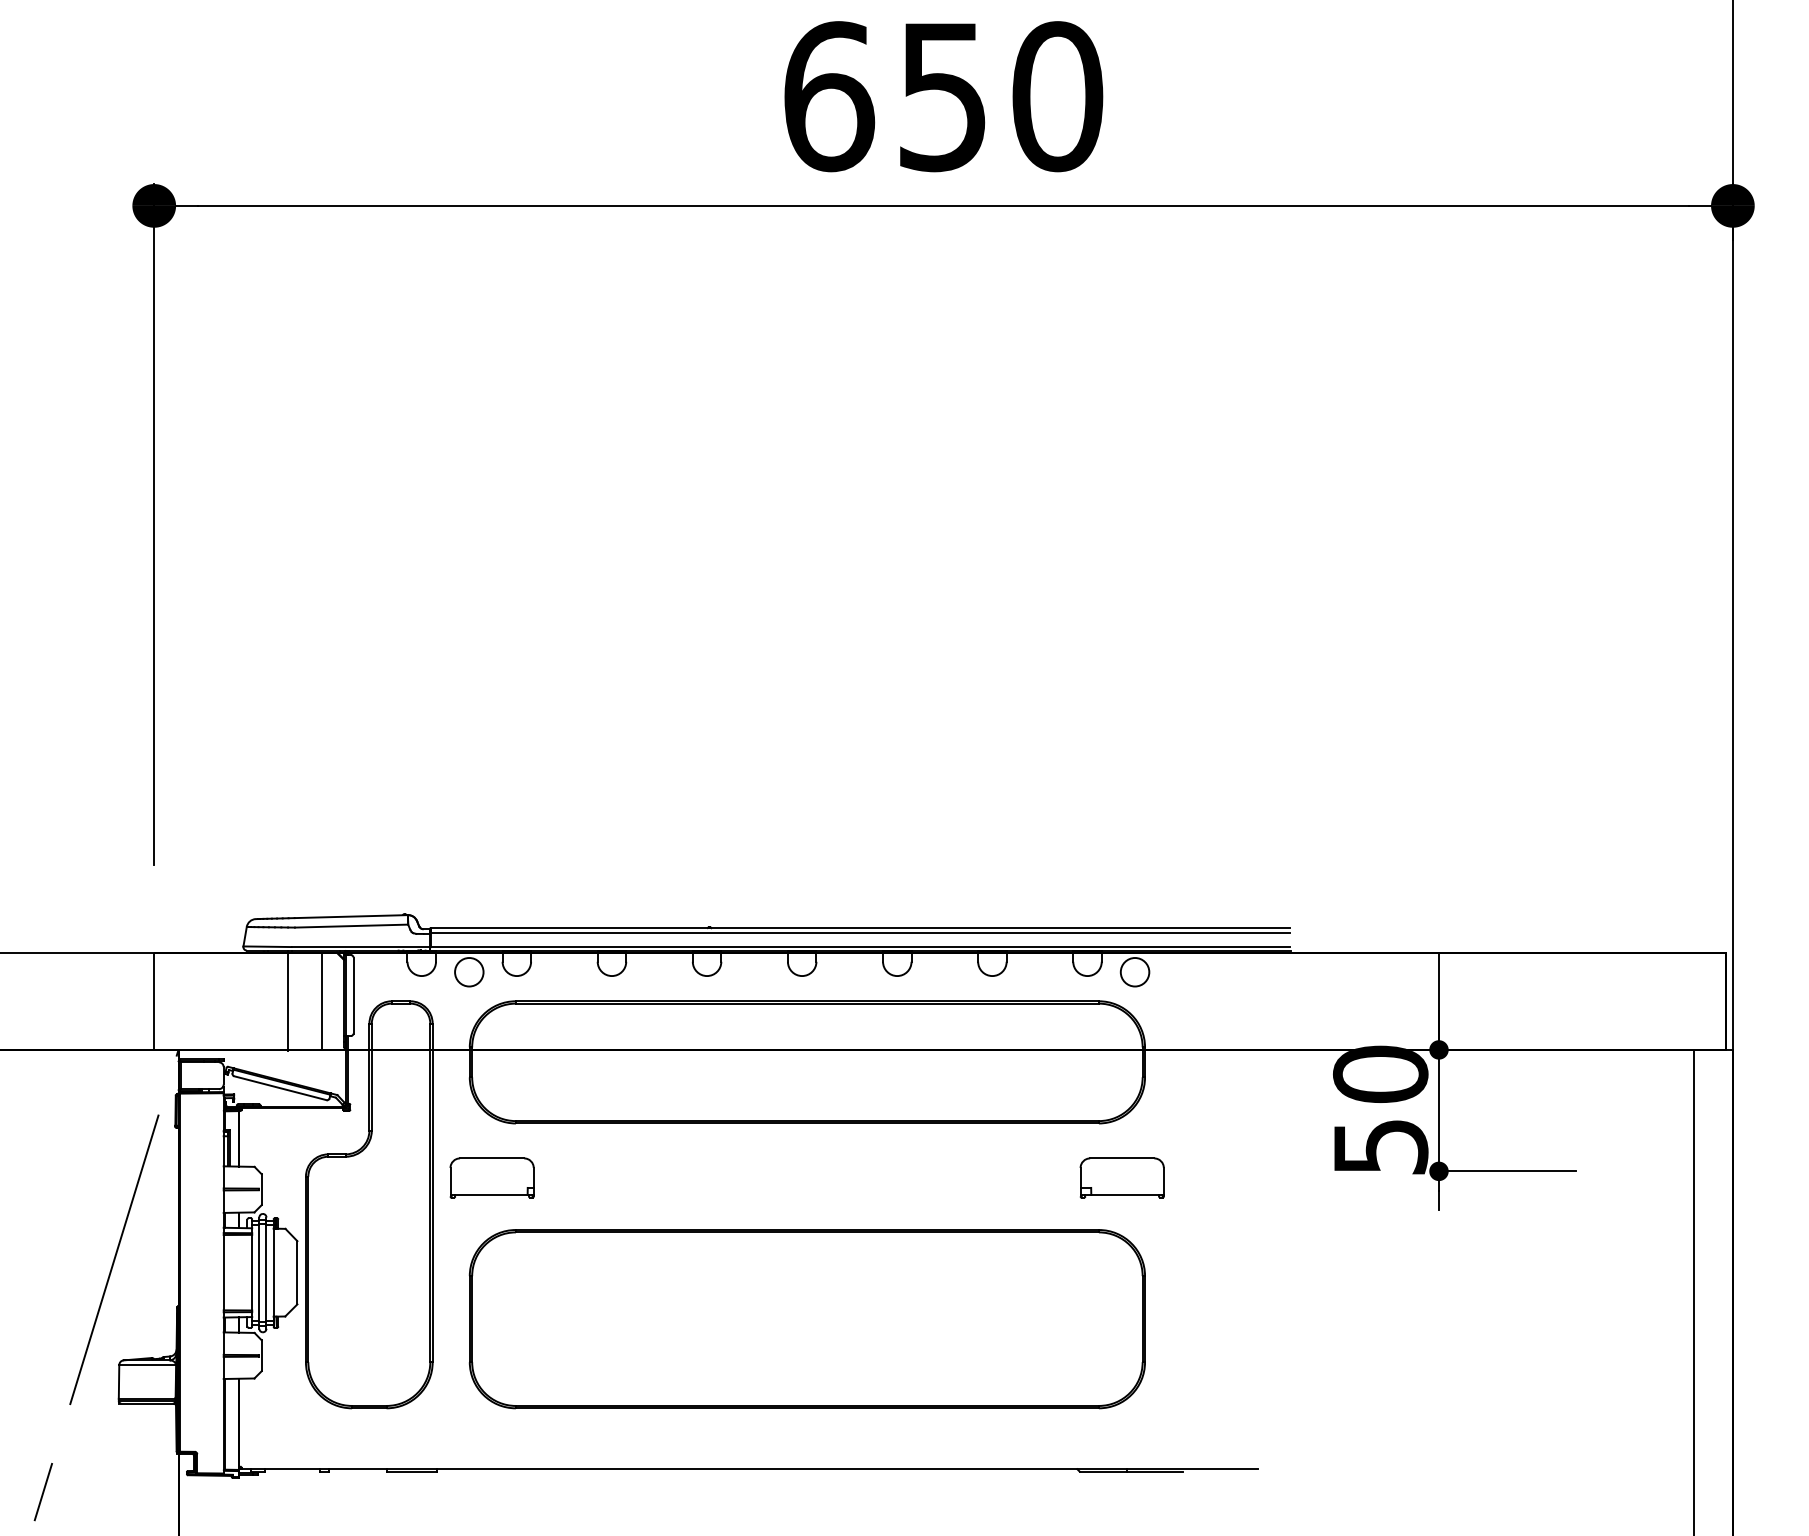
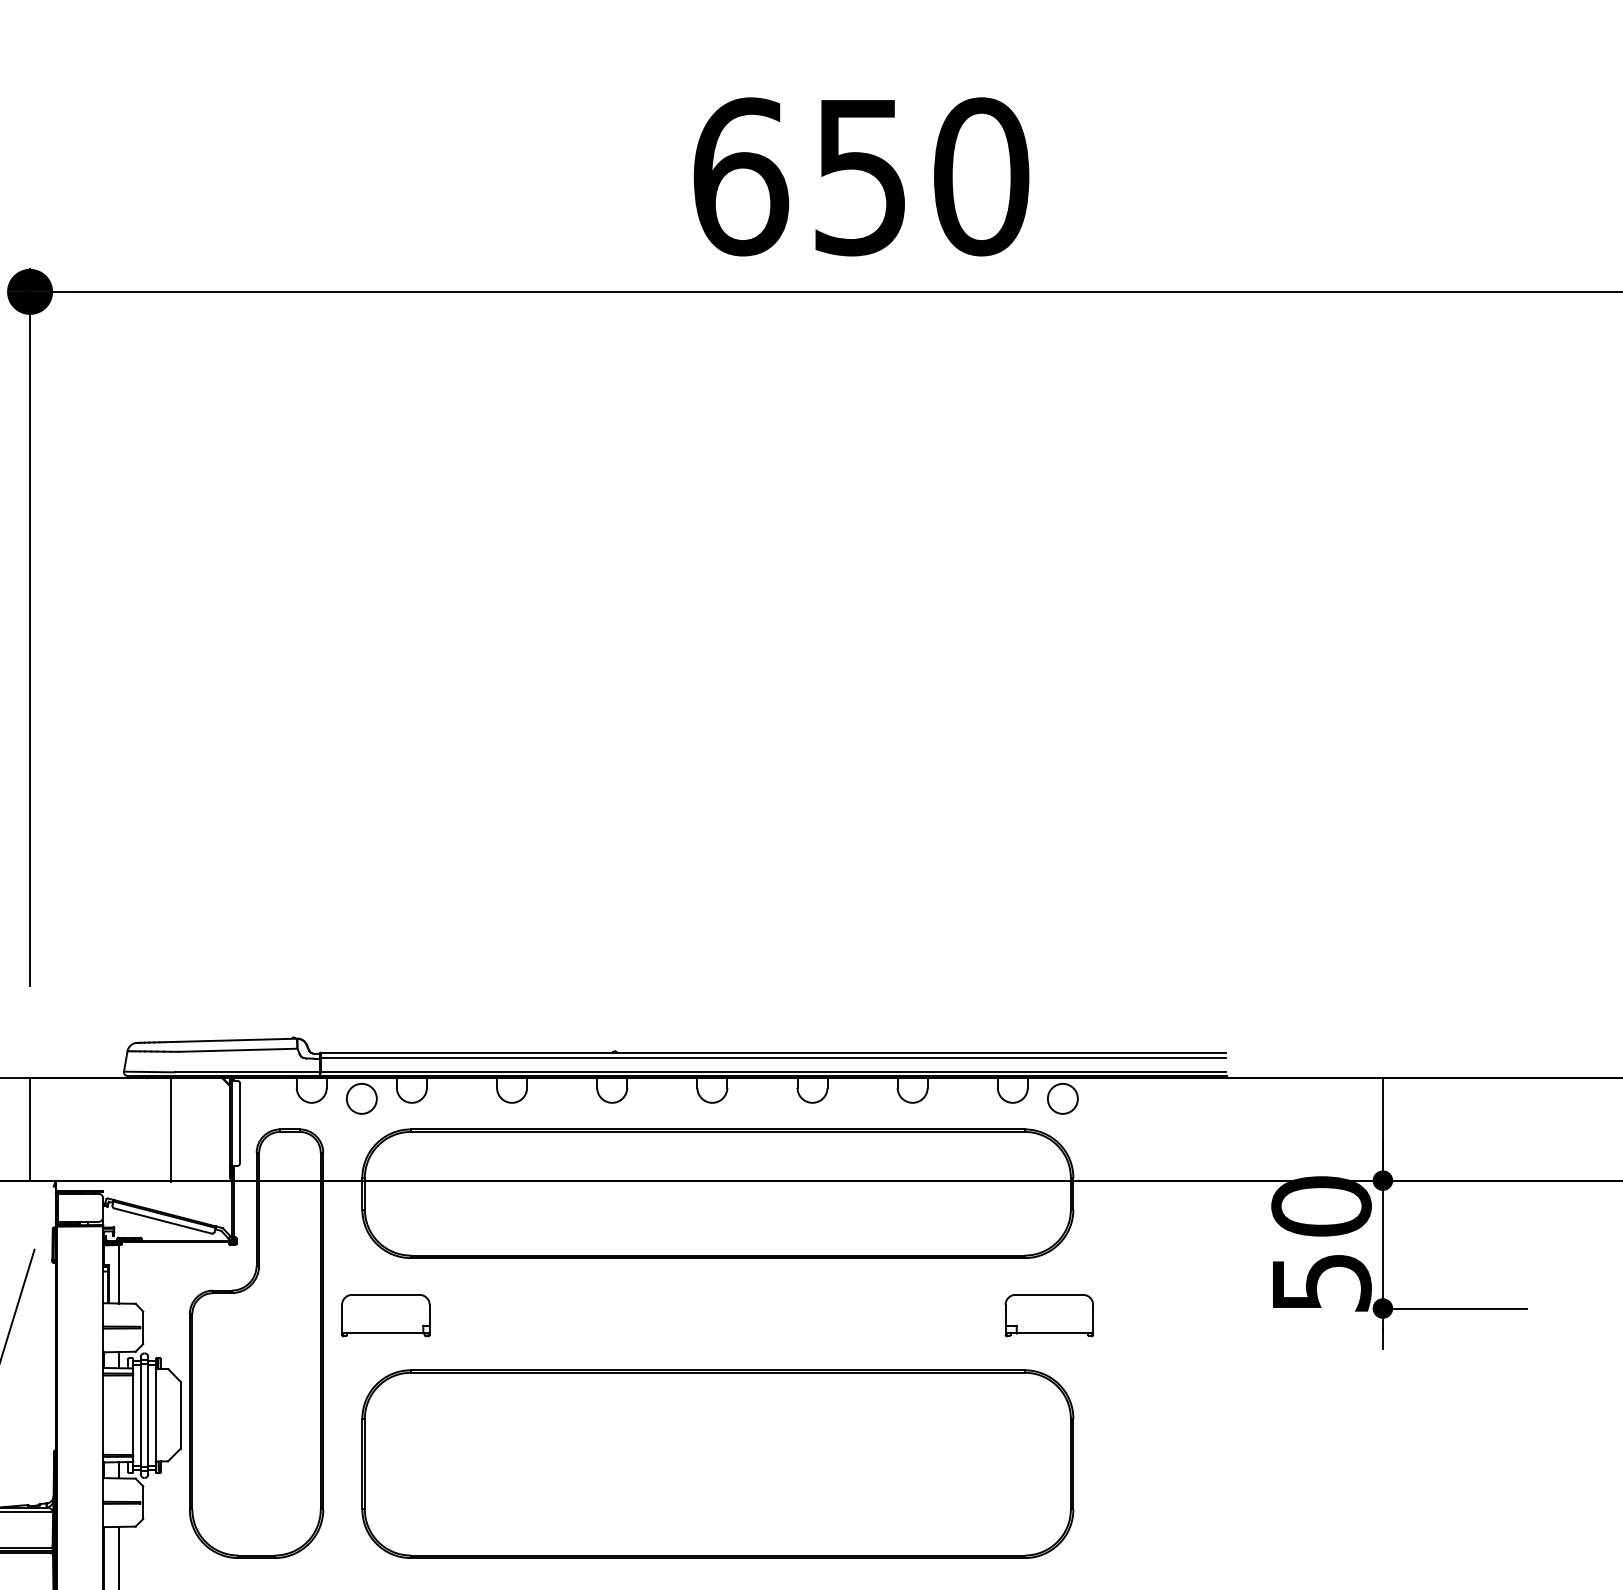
line: (321, 1000) -> (206, 1128), removed

